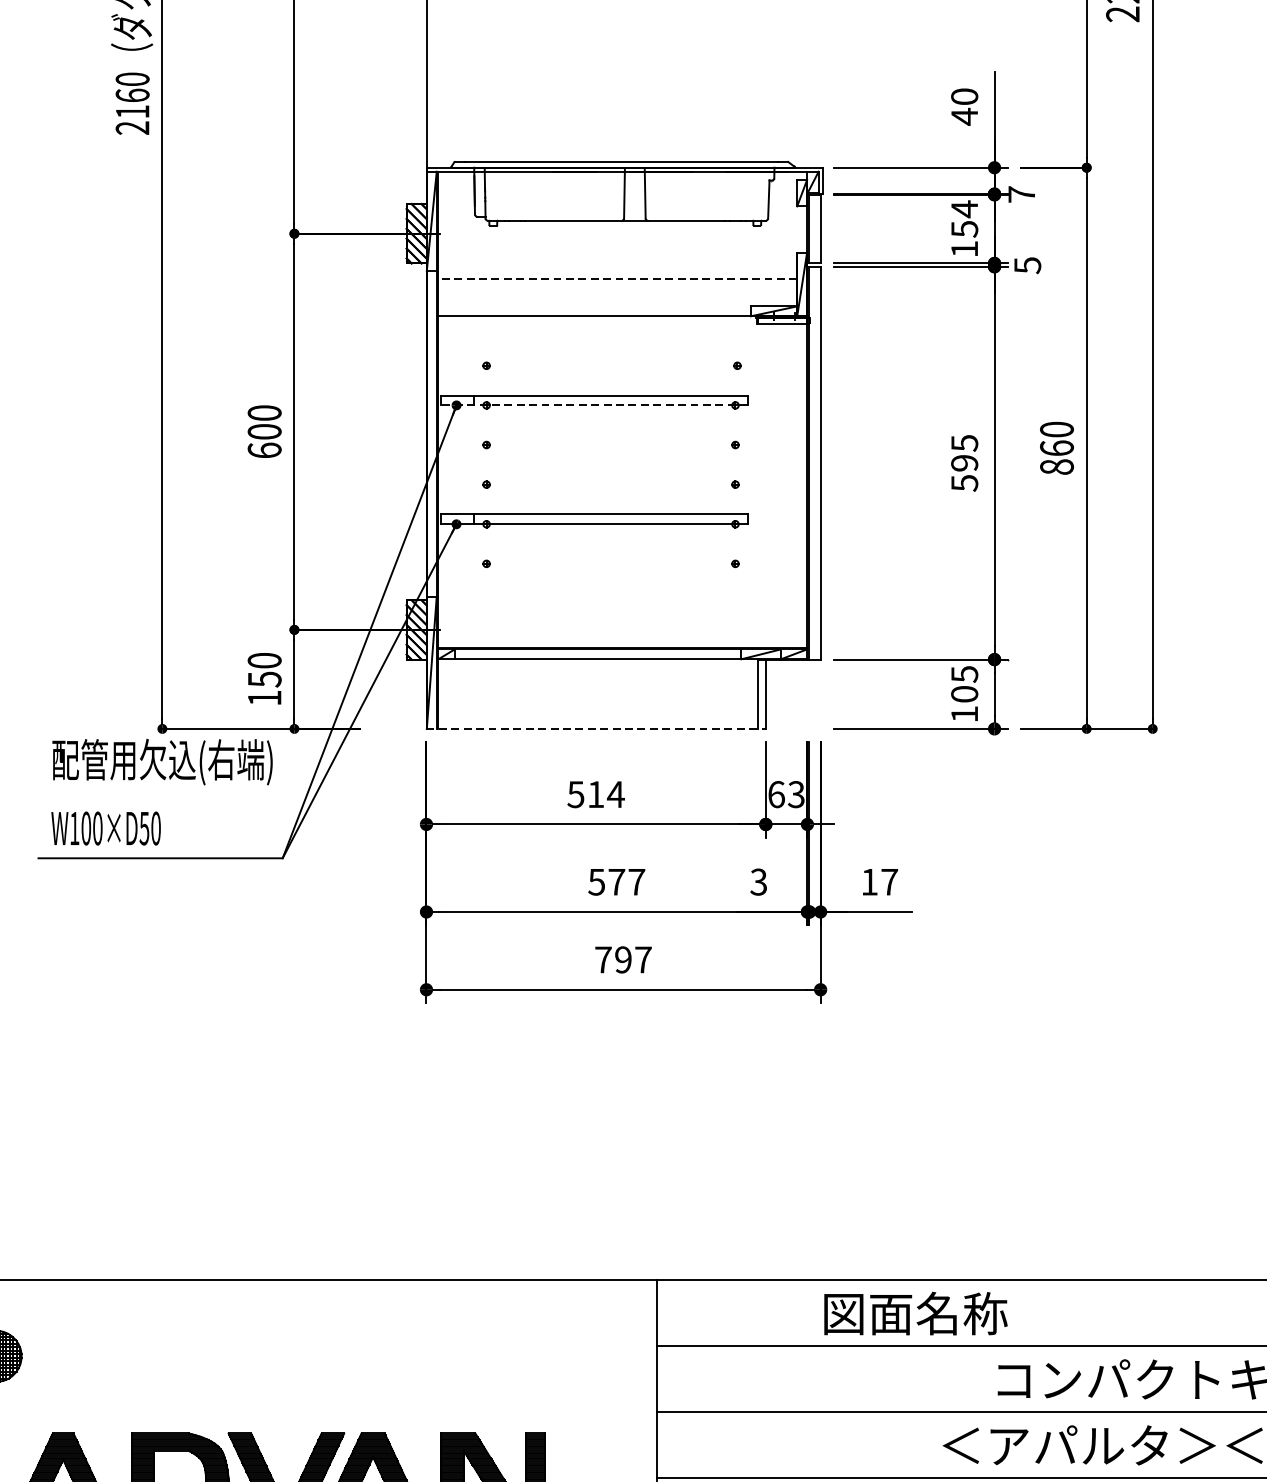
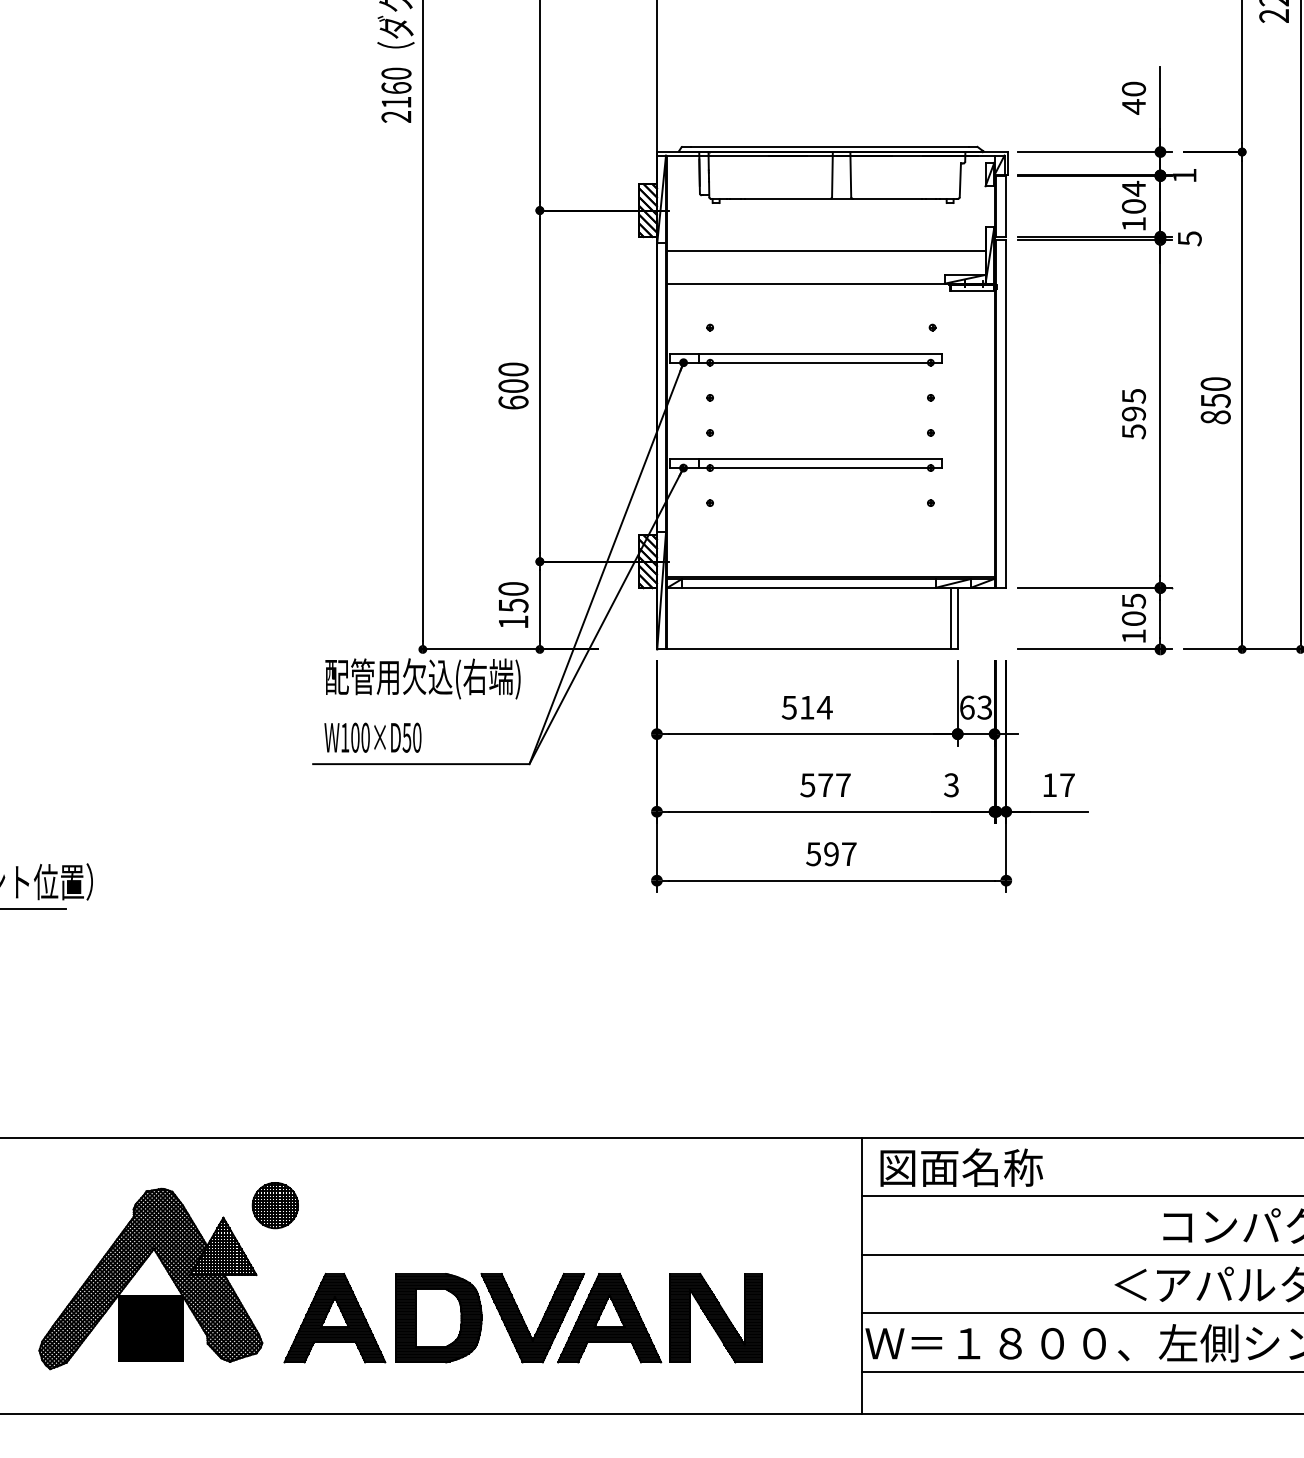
text: (1021, 194) -> (1184, 175), 7 -> 1
text: (964, 229) -> (1133, 206), 154 -> 104
line: (617, 278) -> (826, 250), dashed -> solid
line: (594, 405) -> (805, 362), dashed -> solid
text: (1056, 448) -> (1215, 400), 860 -> 850
line: (596, 728) -> (807, 649), dashed -> solid
text: (603, 960) -> (813, 854), 797 -> 597
text: (915, 1313) -> (961, 1167), moved

